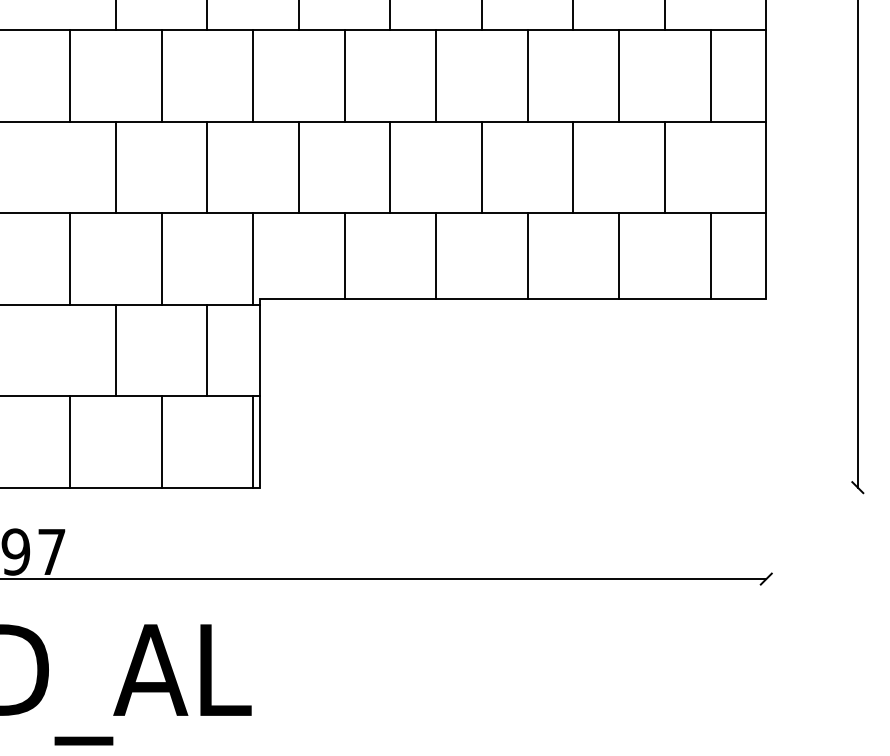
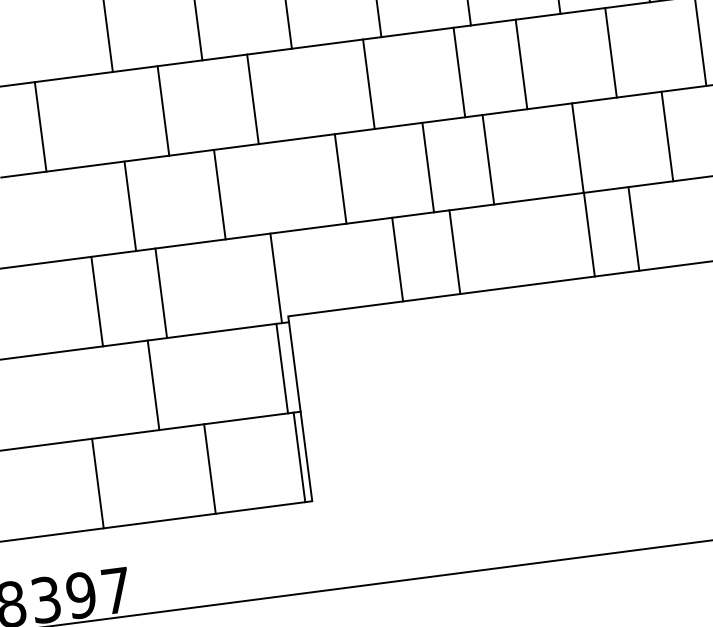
line: (70, 75) -> (40, 126), moved
line: (344, 75) -> (368, 83), moved
line: (436, 75) -> (459, 72), moved
line: (298, 167) -> (340, 179), moved
line: (390, 167) -> (428, 167), moved
line: (344, 255) -> (397, 259), moved
line: (527, 255) -> (589, 234), moved
line: (161, 258) -> (160, 292), moved
line: (207, 350) -> (282, 368), moved
line: (70, 441) -> (98, 483), moved

